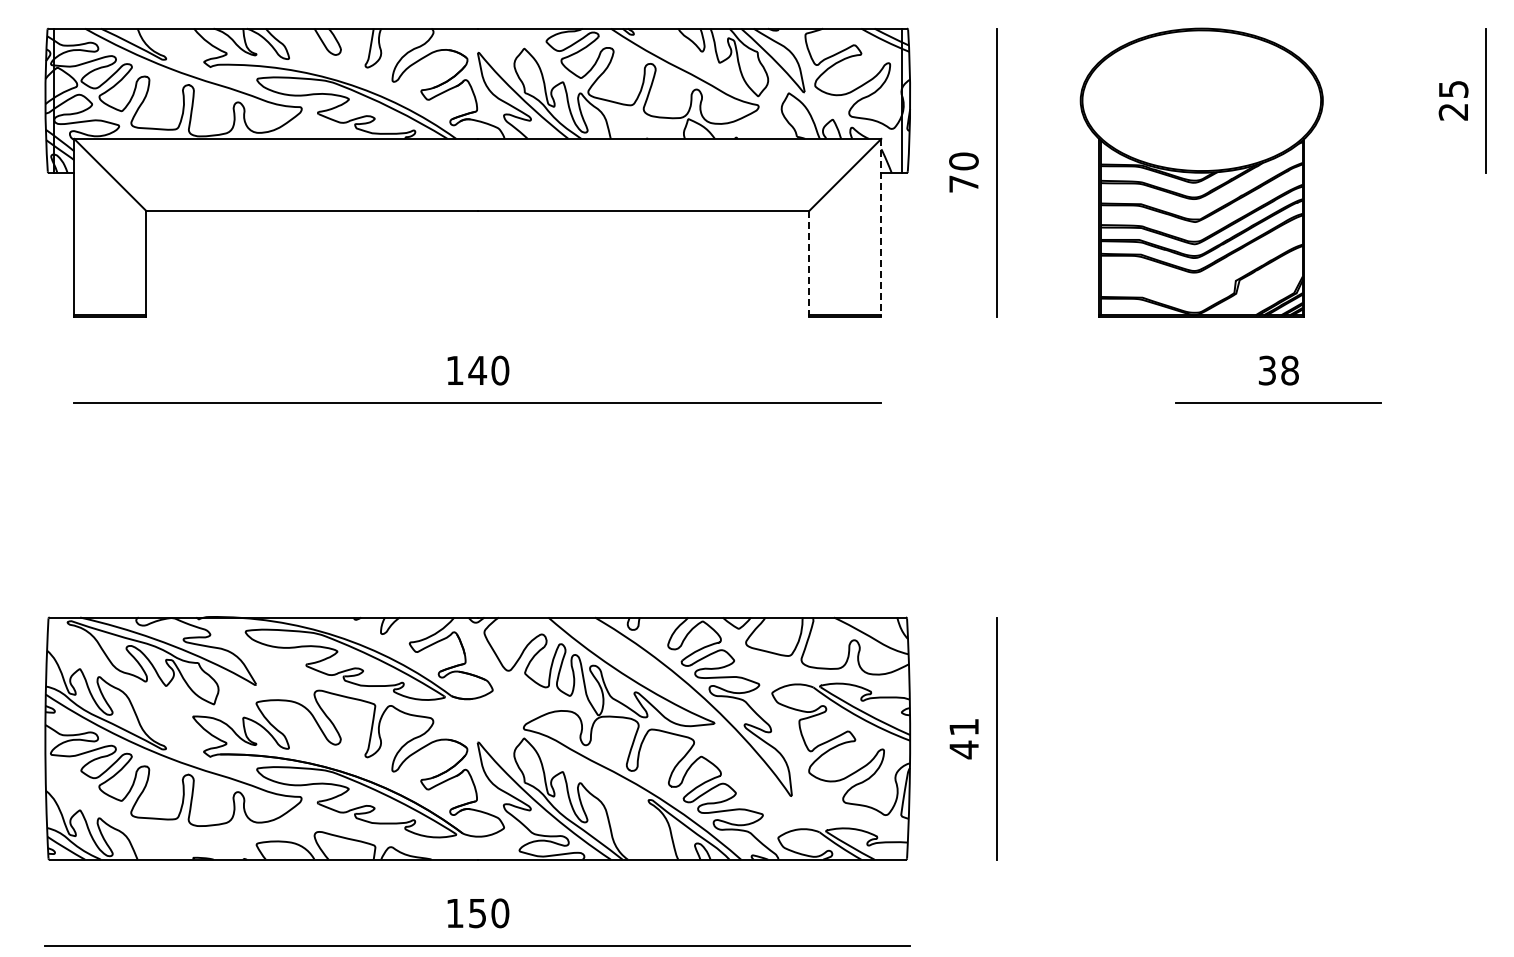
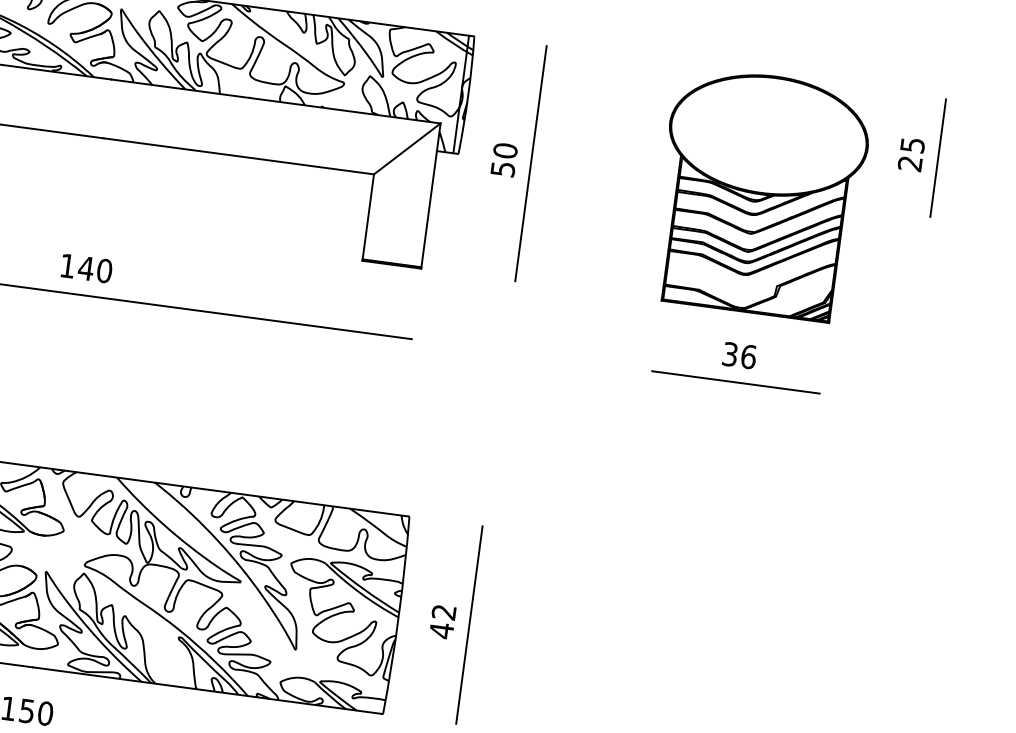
part: (1201, 172) -> (760, 194), moved
text: (963, 183) -> (502, 168), 70 -> 50
line: (881, 228) -> (430, 196), dashed -> solid
line: (809, 263) -> (368, 217), dashed -> solid
text: (1290, 370) -> (749, 356), 38 -> 36
text: (963, 727) -> (443, 612), 41 -> 42

